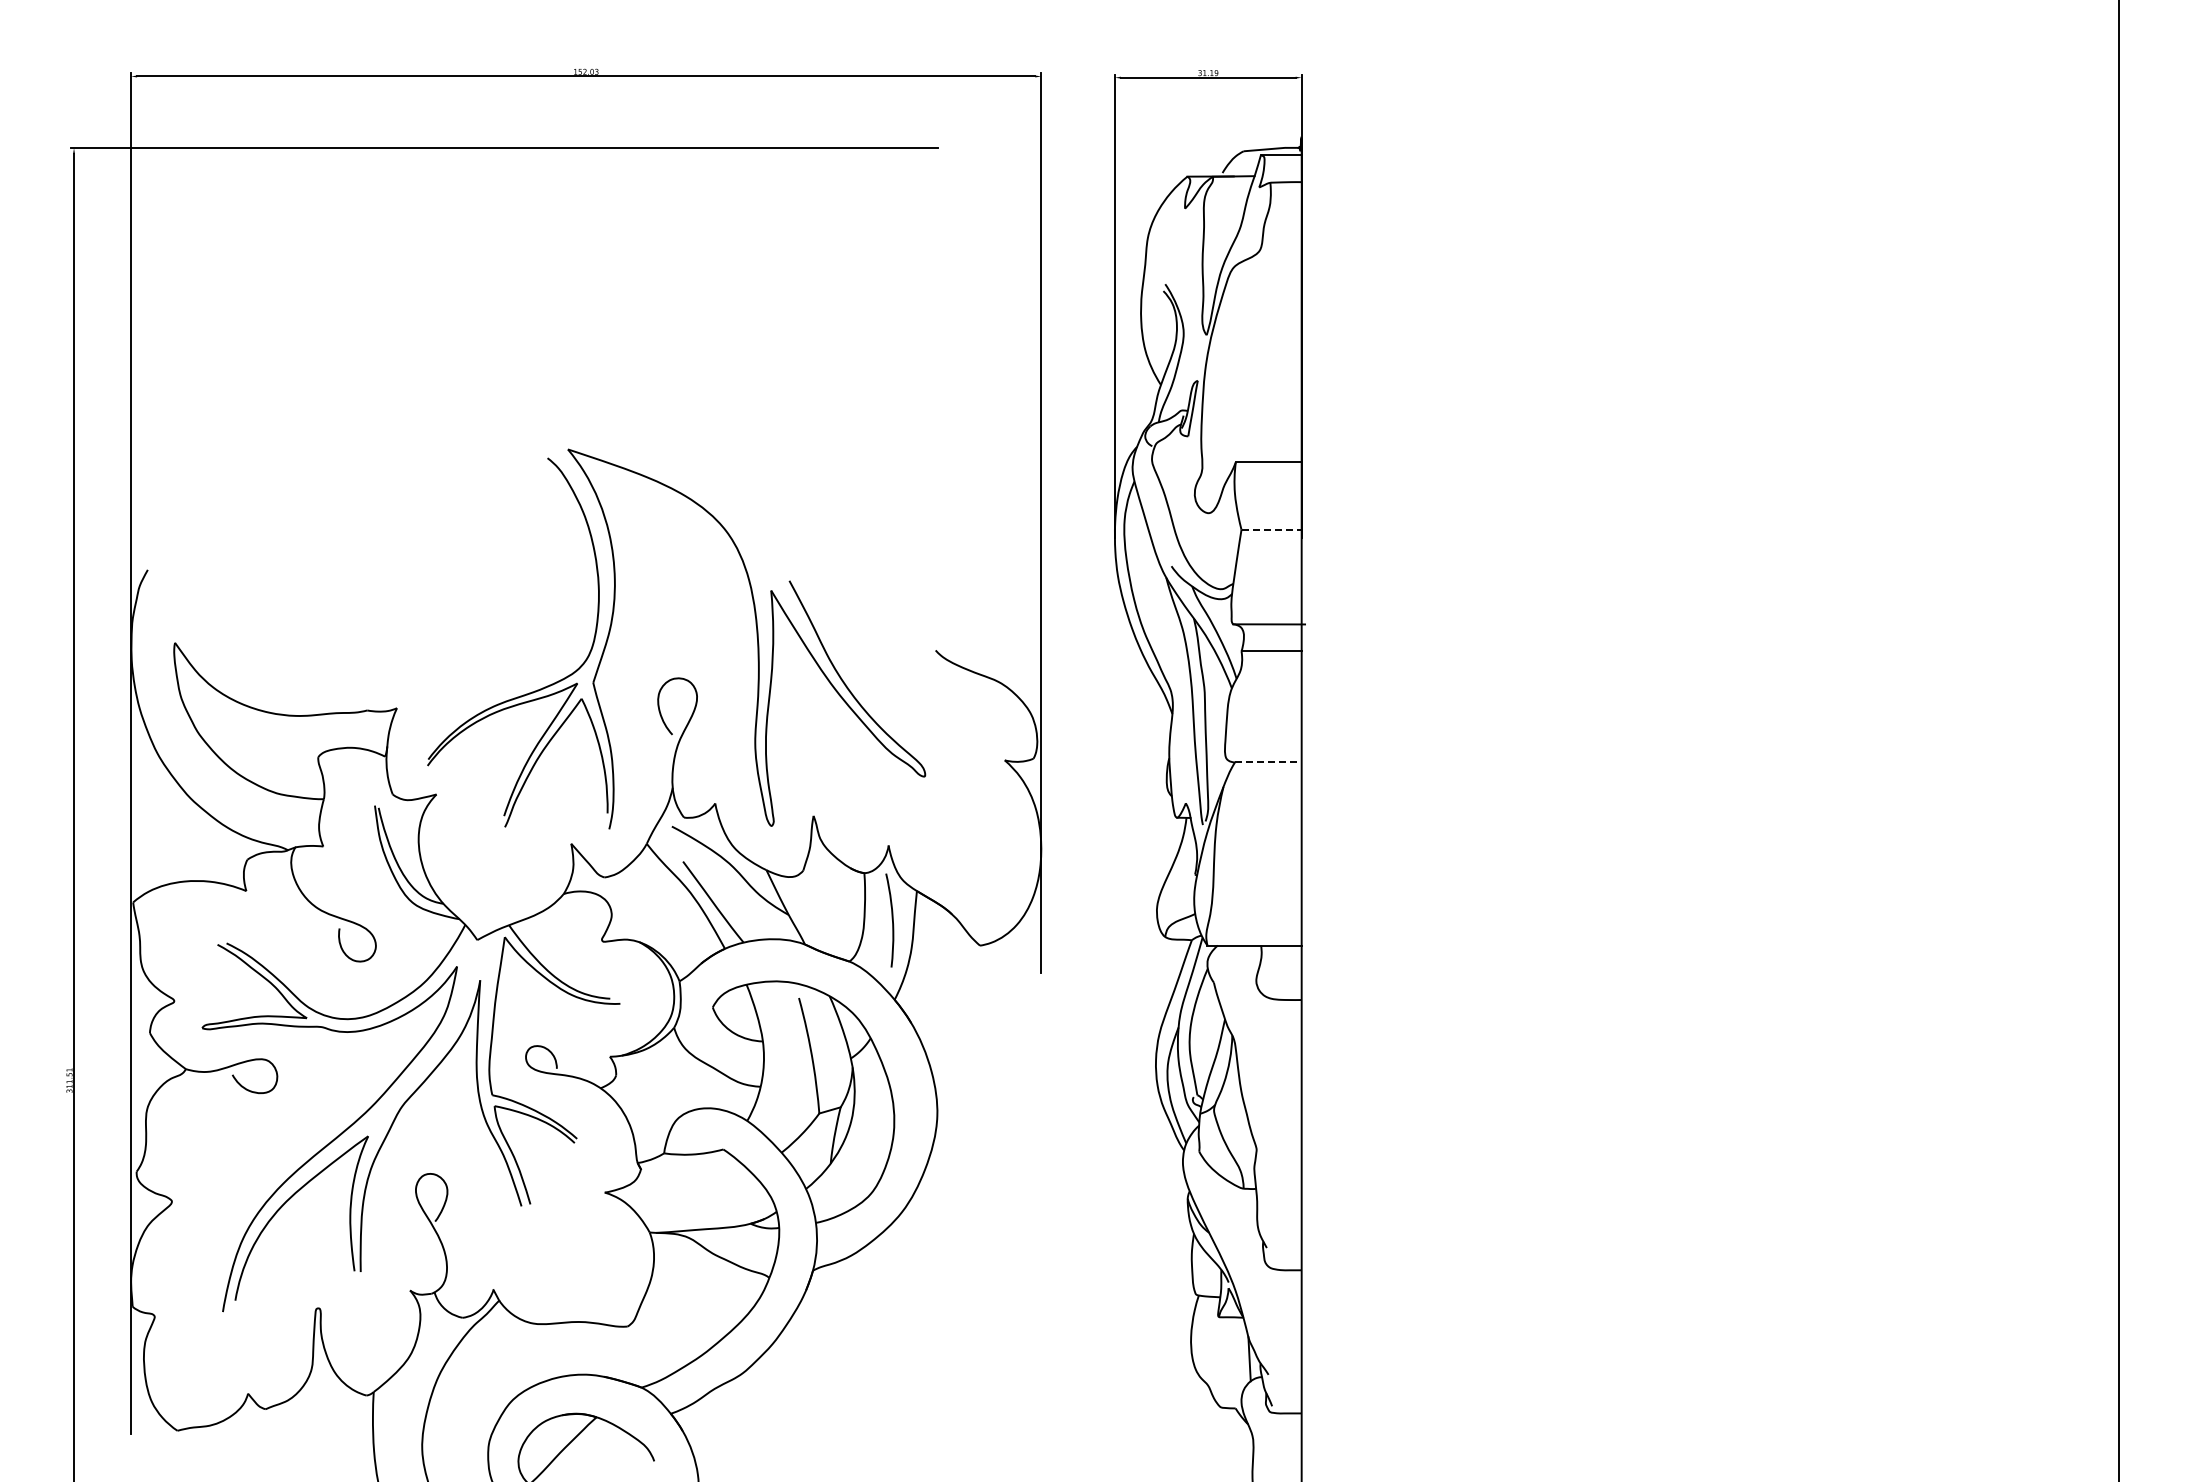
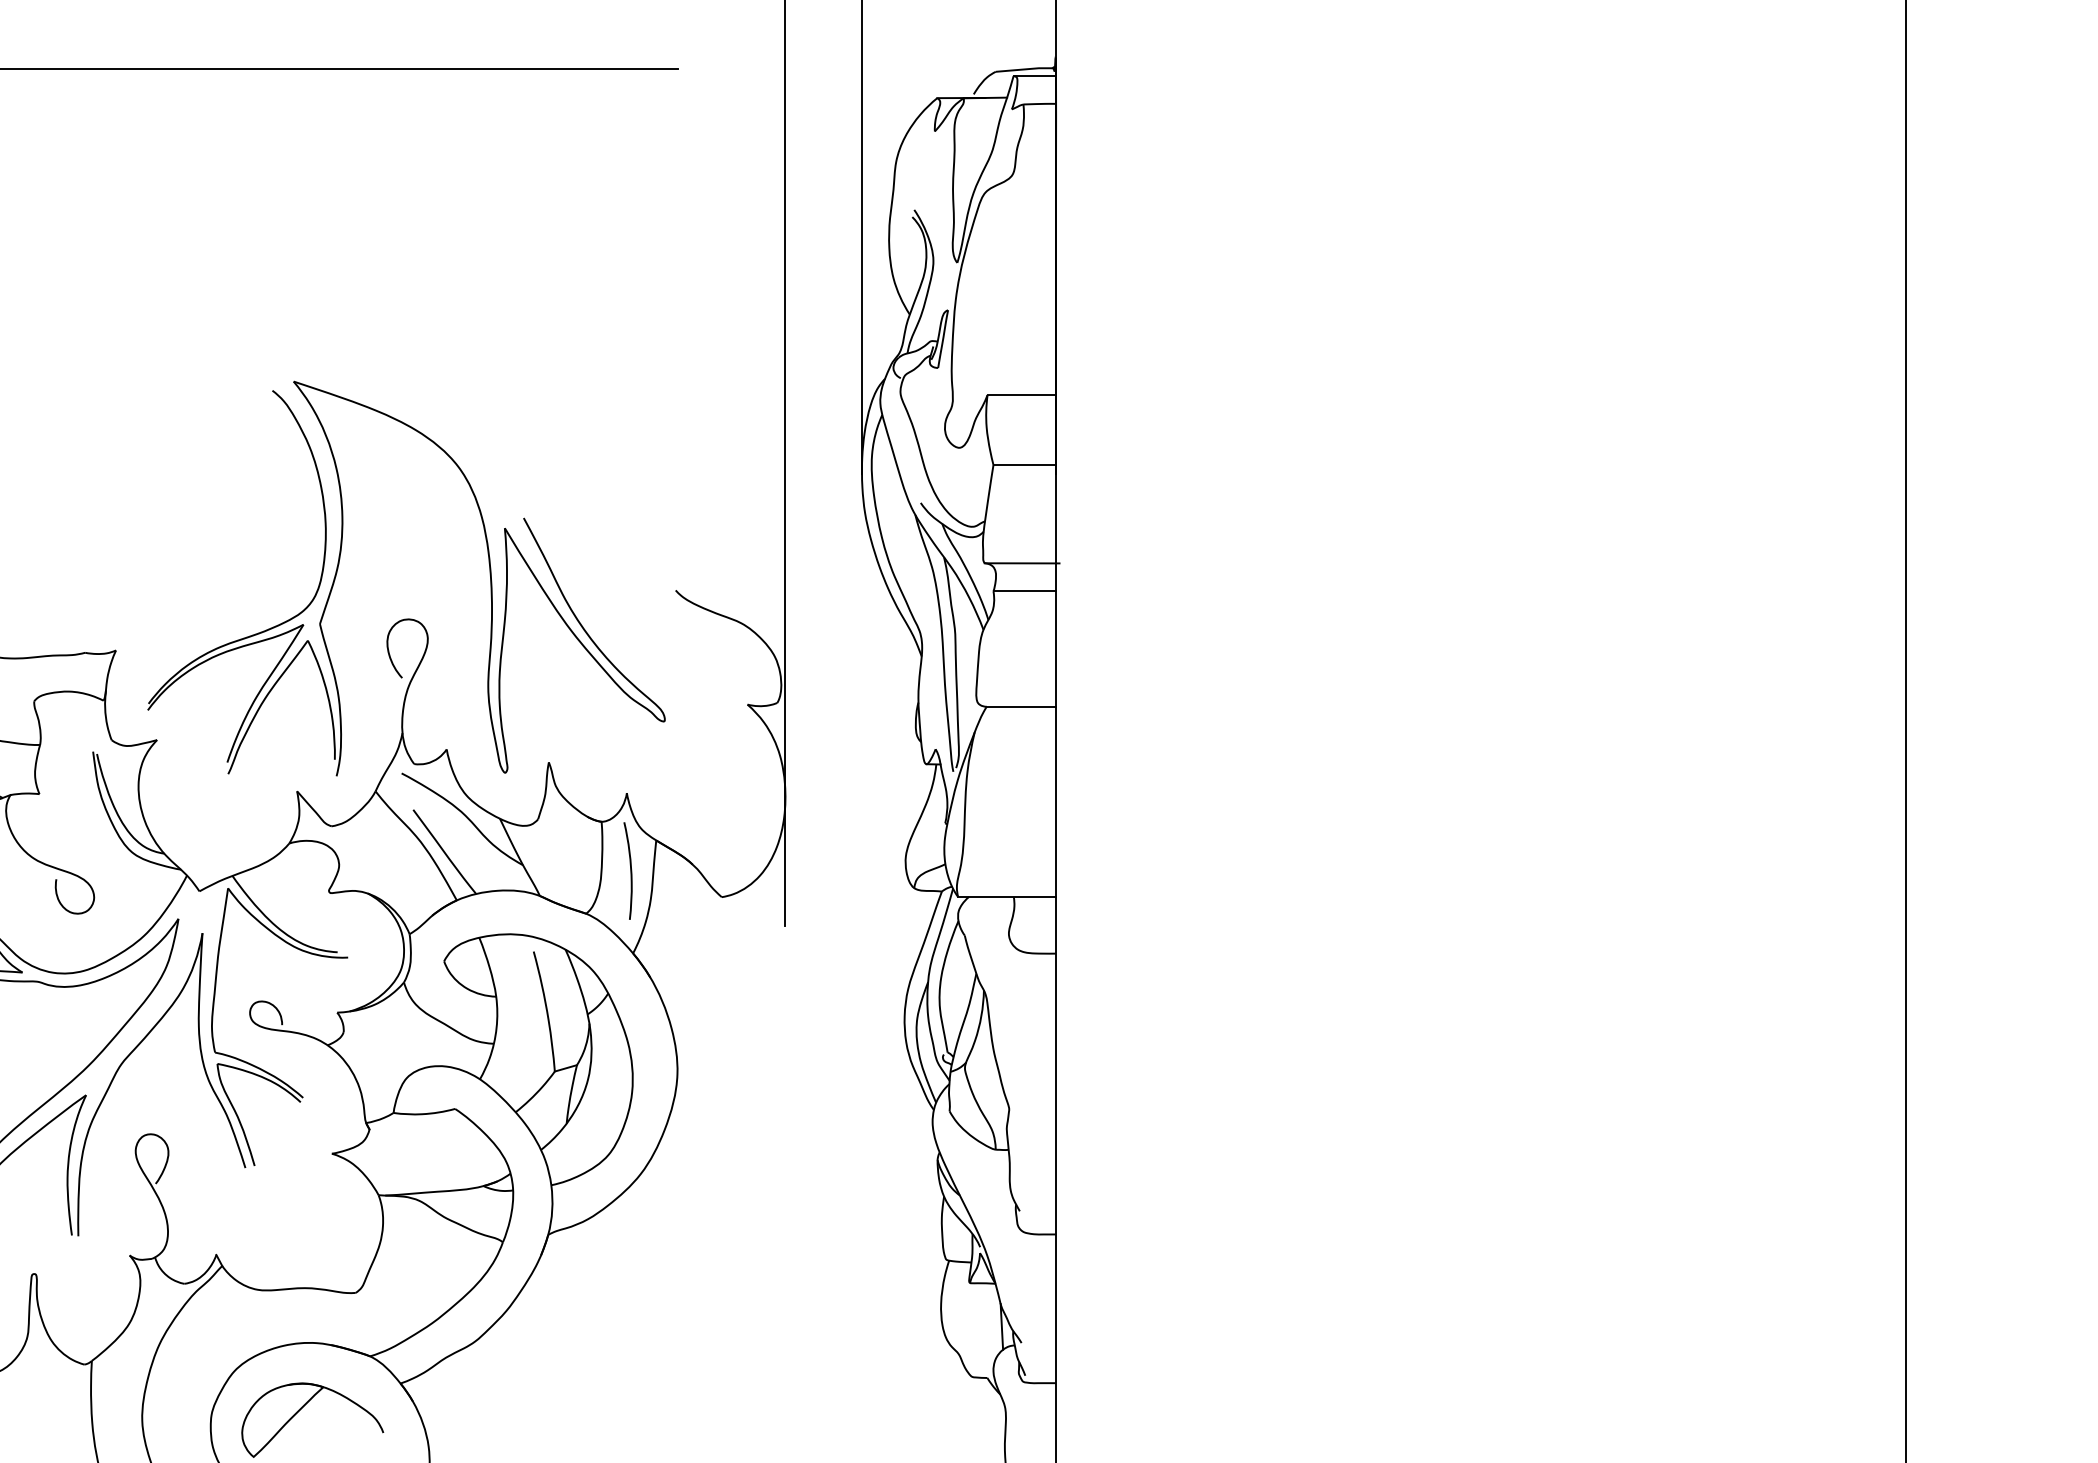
line: (1272, 529) -> (1025, 464), dashed -> solid
line: (1268, 762) -> (1021, 706), dashed -> solid

